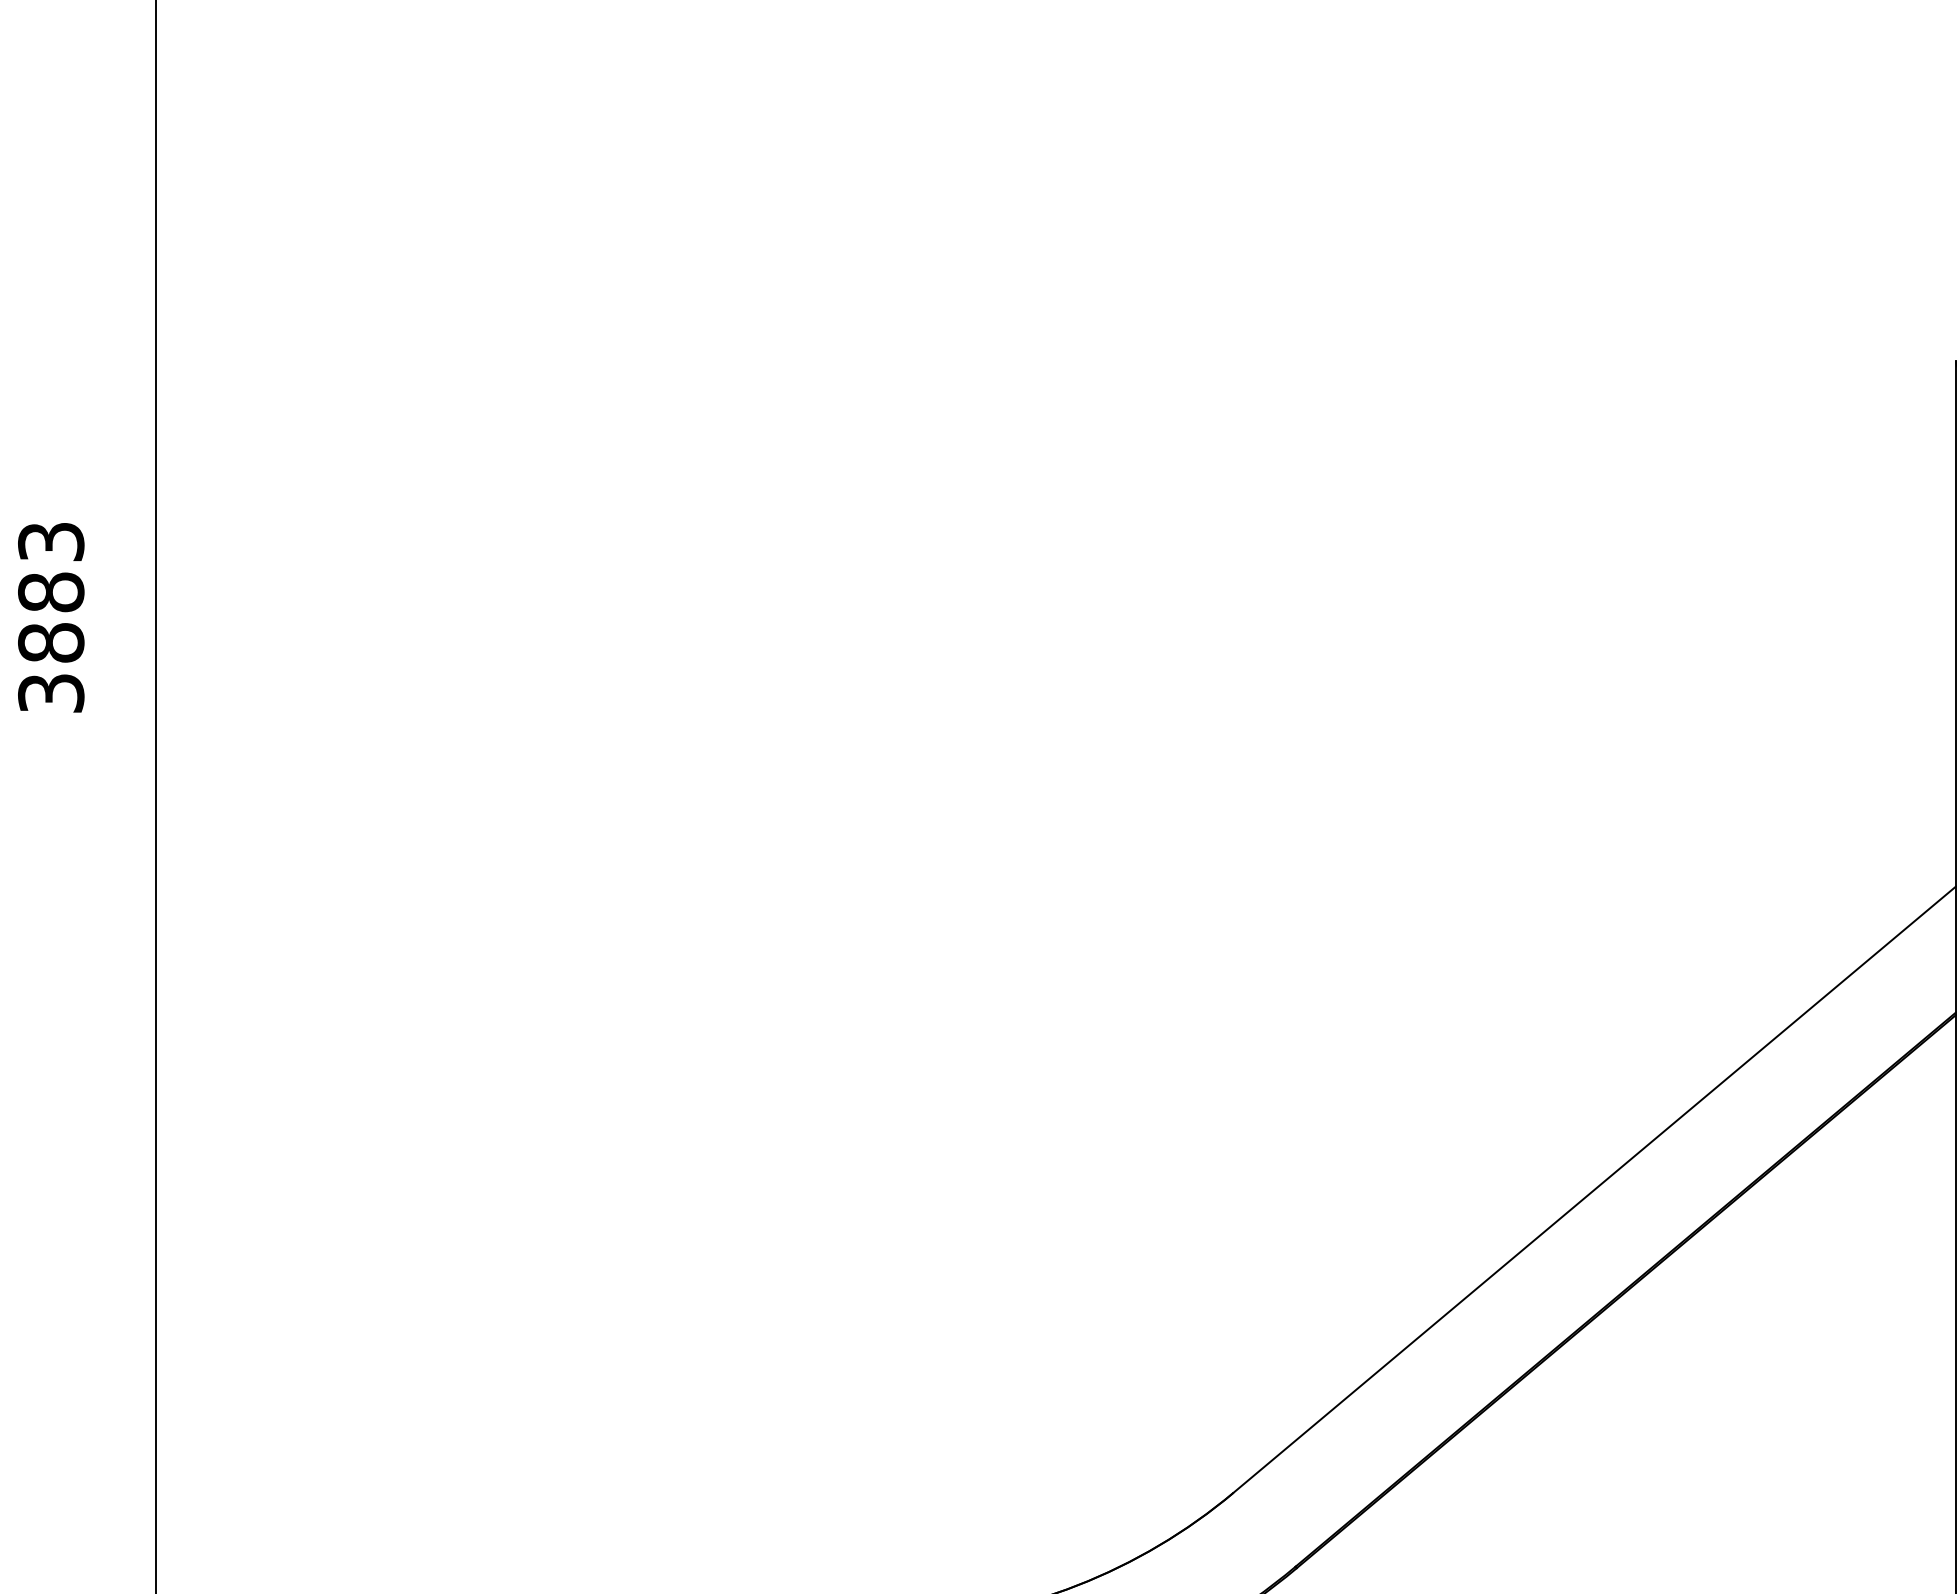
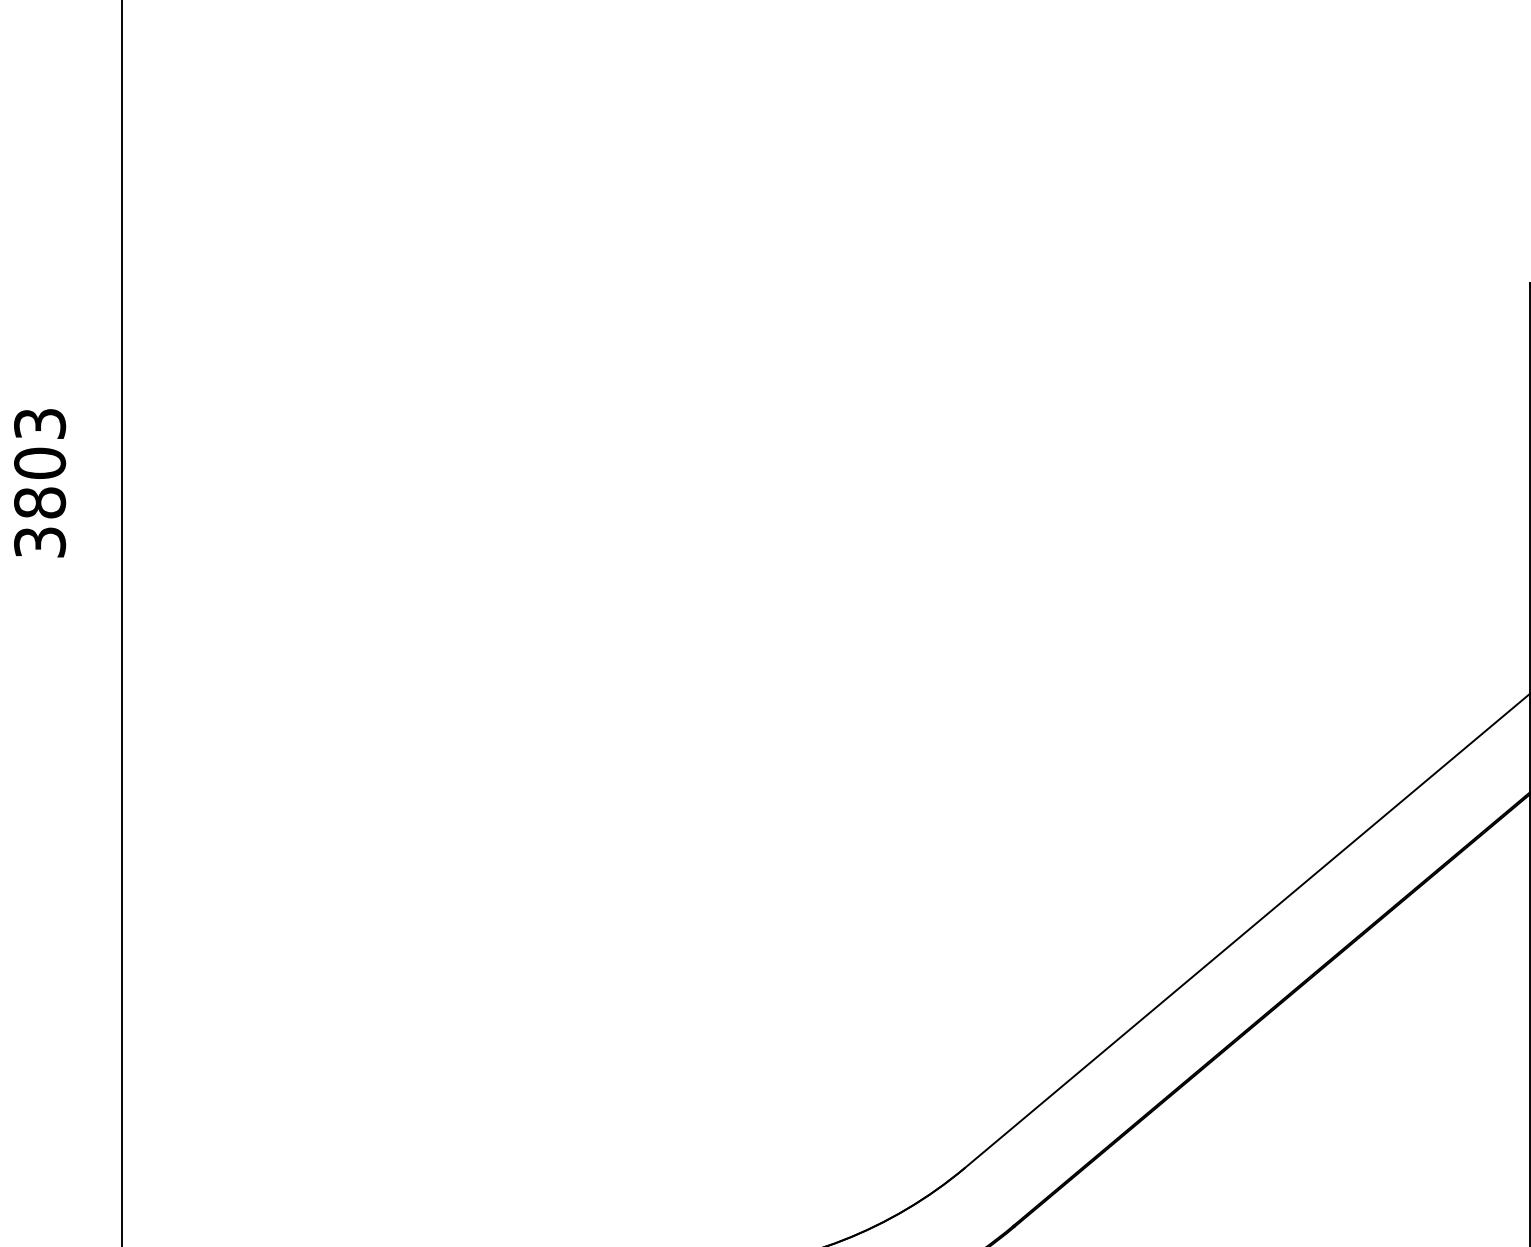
text: (51, 592) -> (40, 463), 3883 -> 3803

